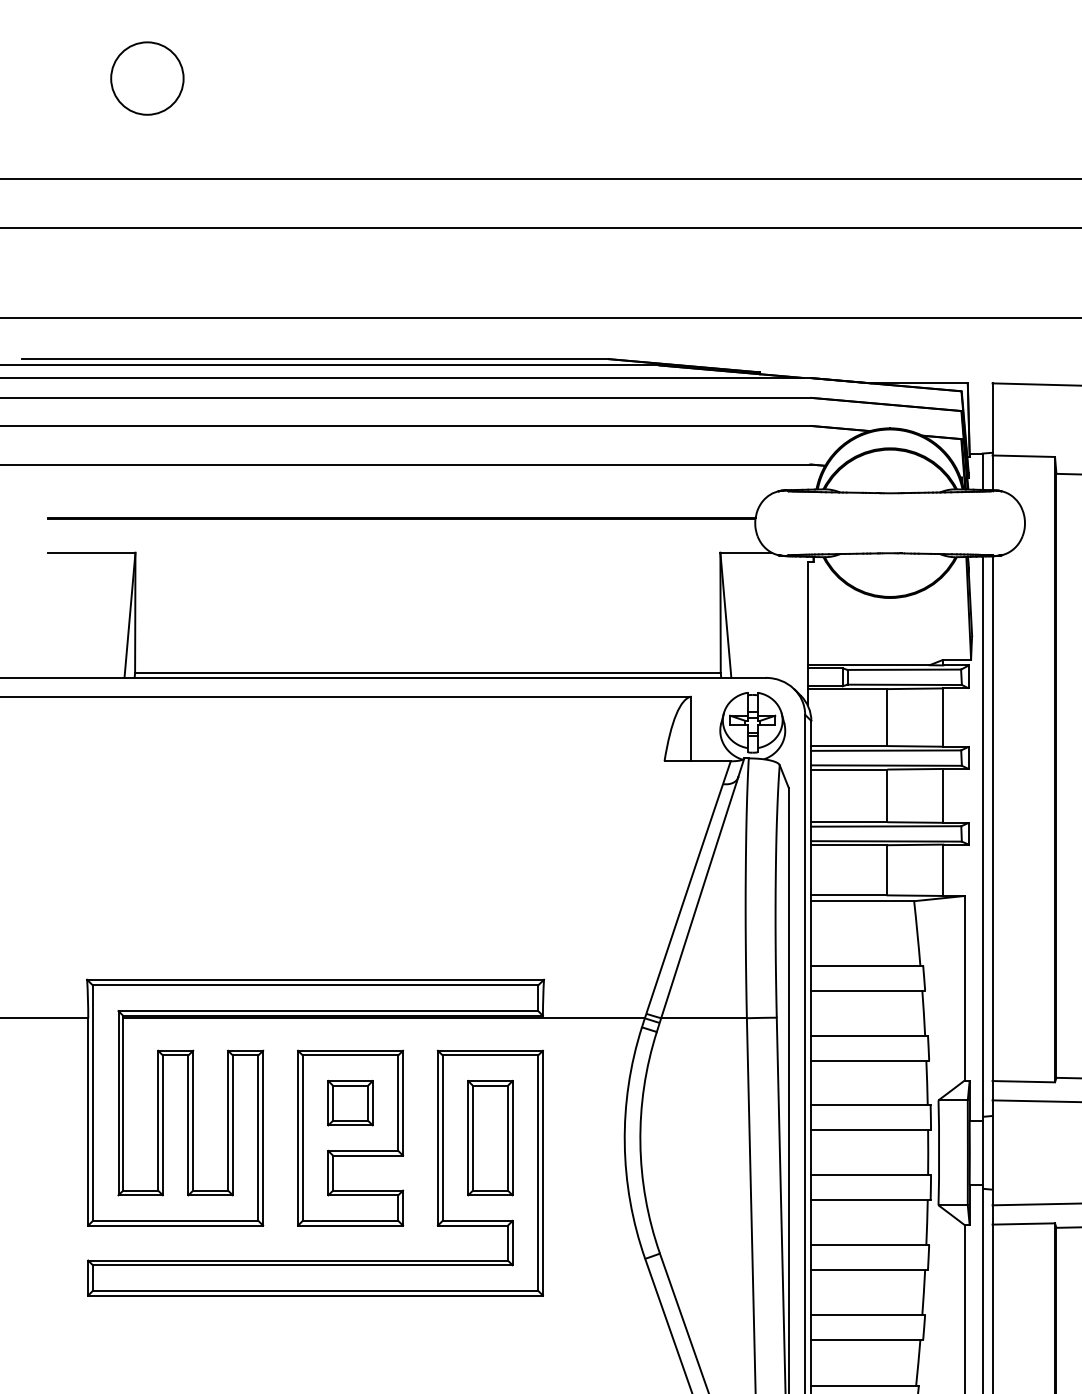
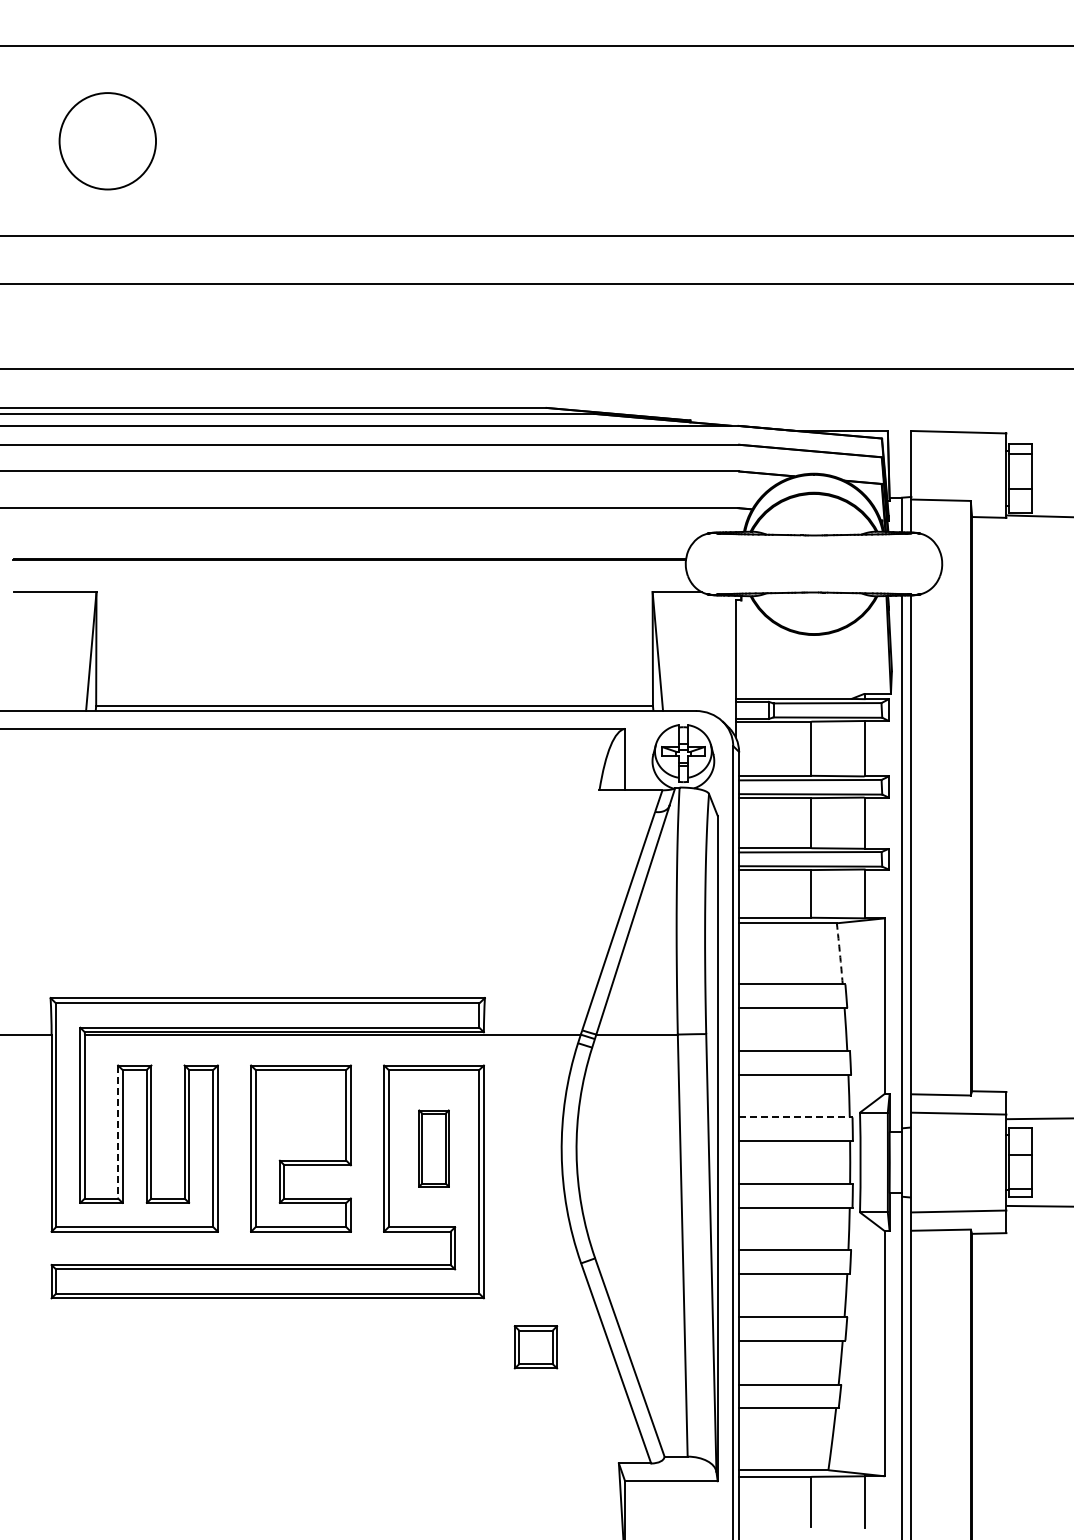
circle: (147, 77) -> (107, 140), size x1.4
arc: (917, 932) -> (840, 953), solid -> dashed
part: (350, 1103) -> (535, 1347), moved
line: (870, 1105) -> (795, 1117), solid -> dashed
line: (158, 1121) -> (118, 1132), solid -> dashed
part: (489, 1138) -> (433, 1148), size x0.7

